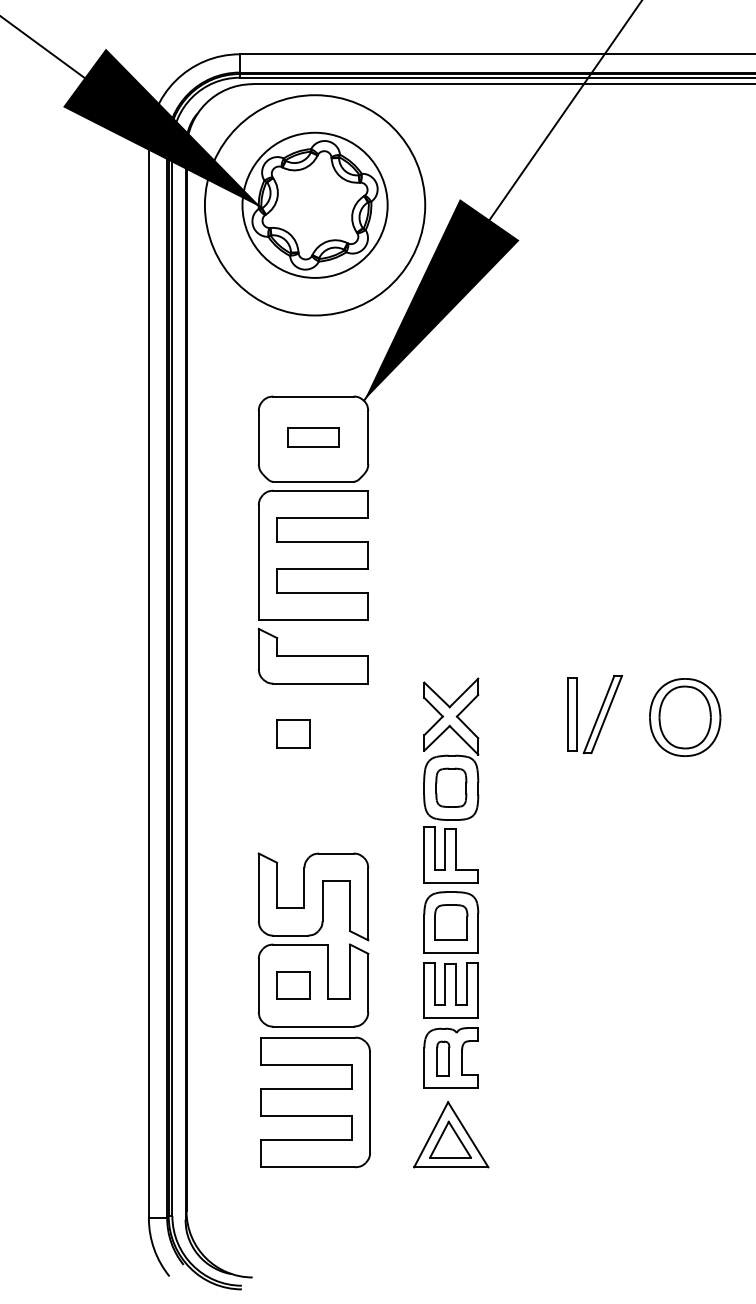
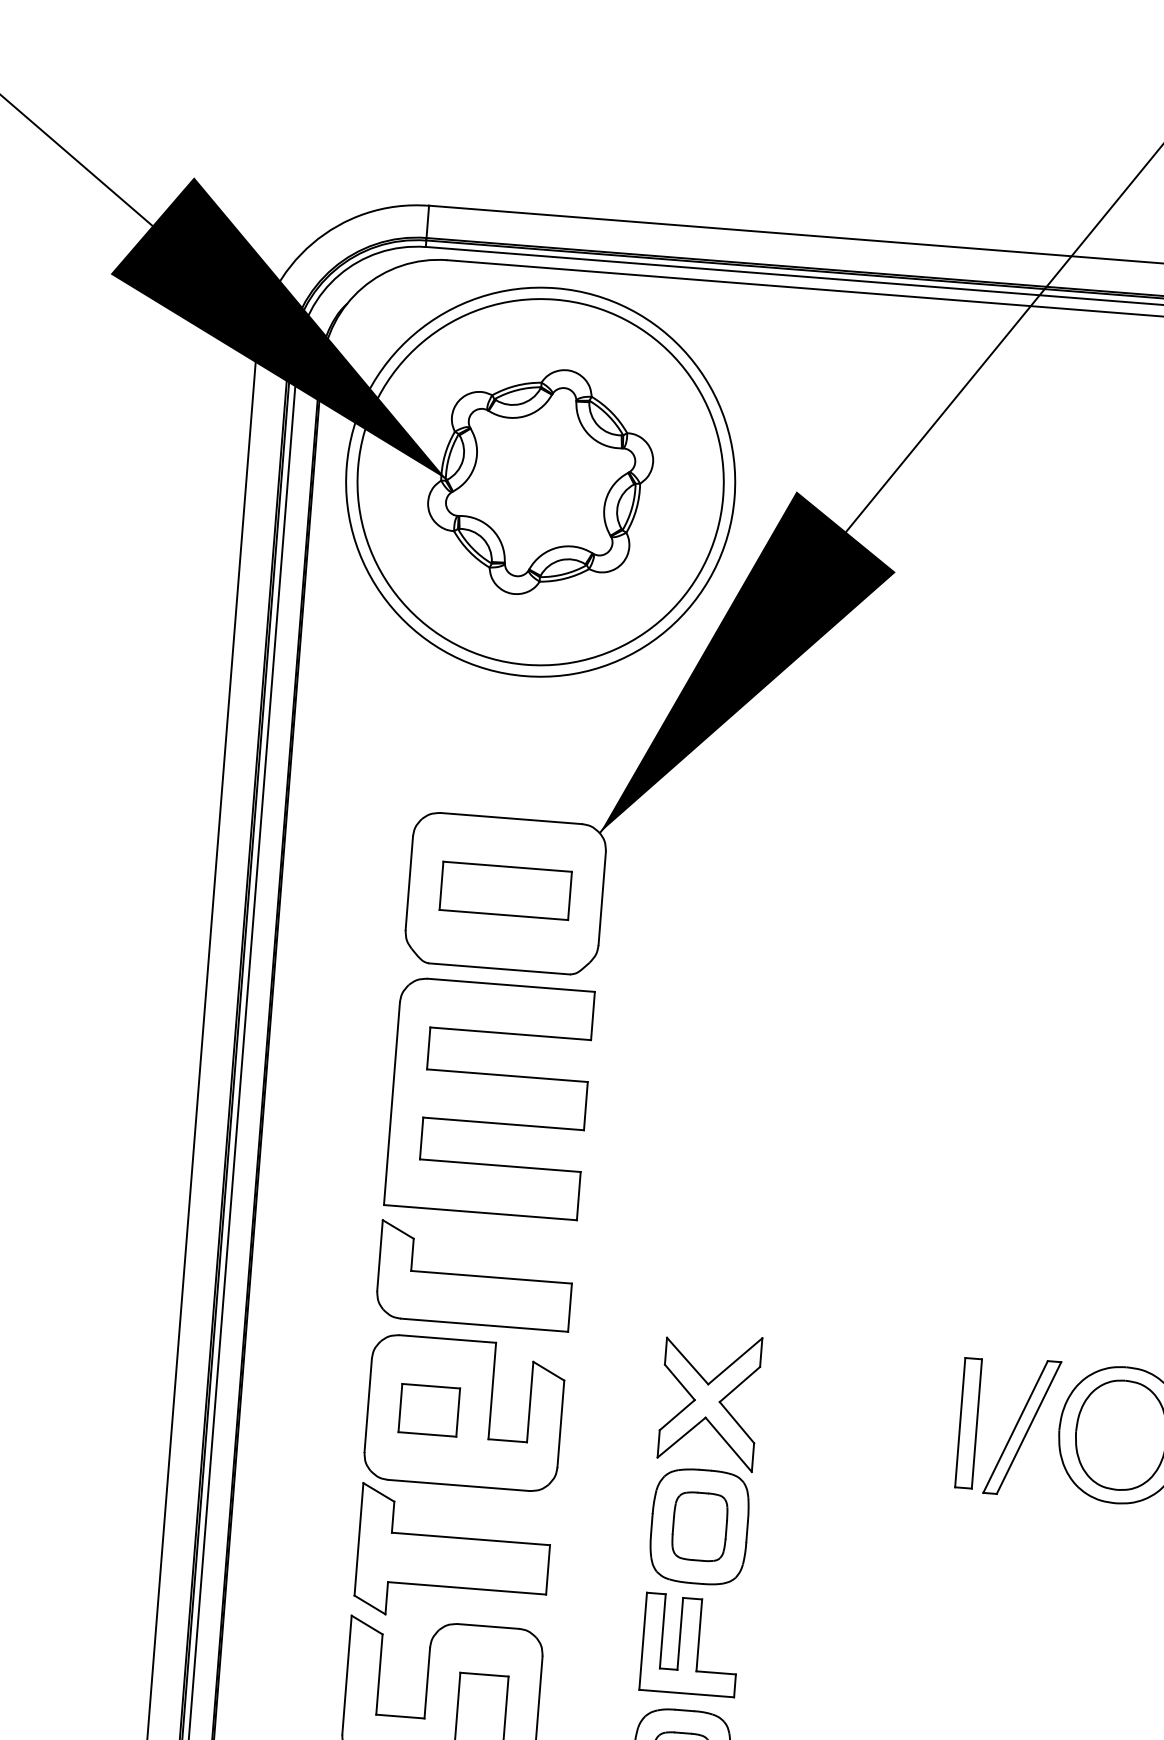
circle: (314, 205) -> (539, 482), size x1.43
part: (313, 437) -> (505, 890), size x1.43
part: (594, 714) -> (1007, 1426), moved
part: (313, 772) -> (459, 1480), added

